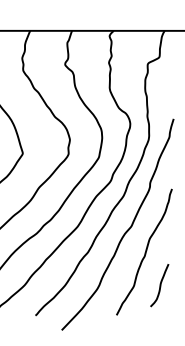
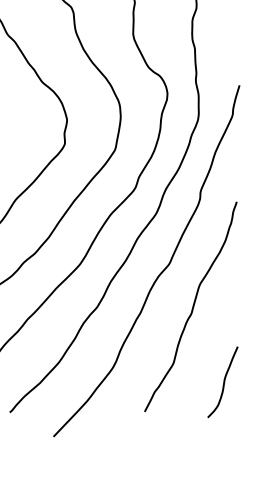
curve: (159, 285) -> (222, 382), moved

